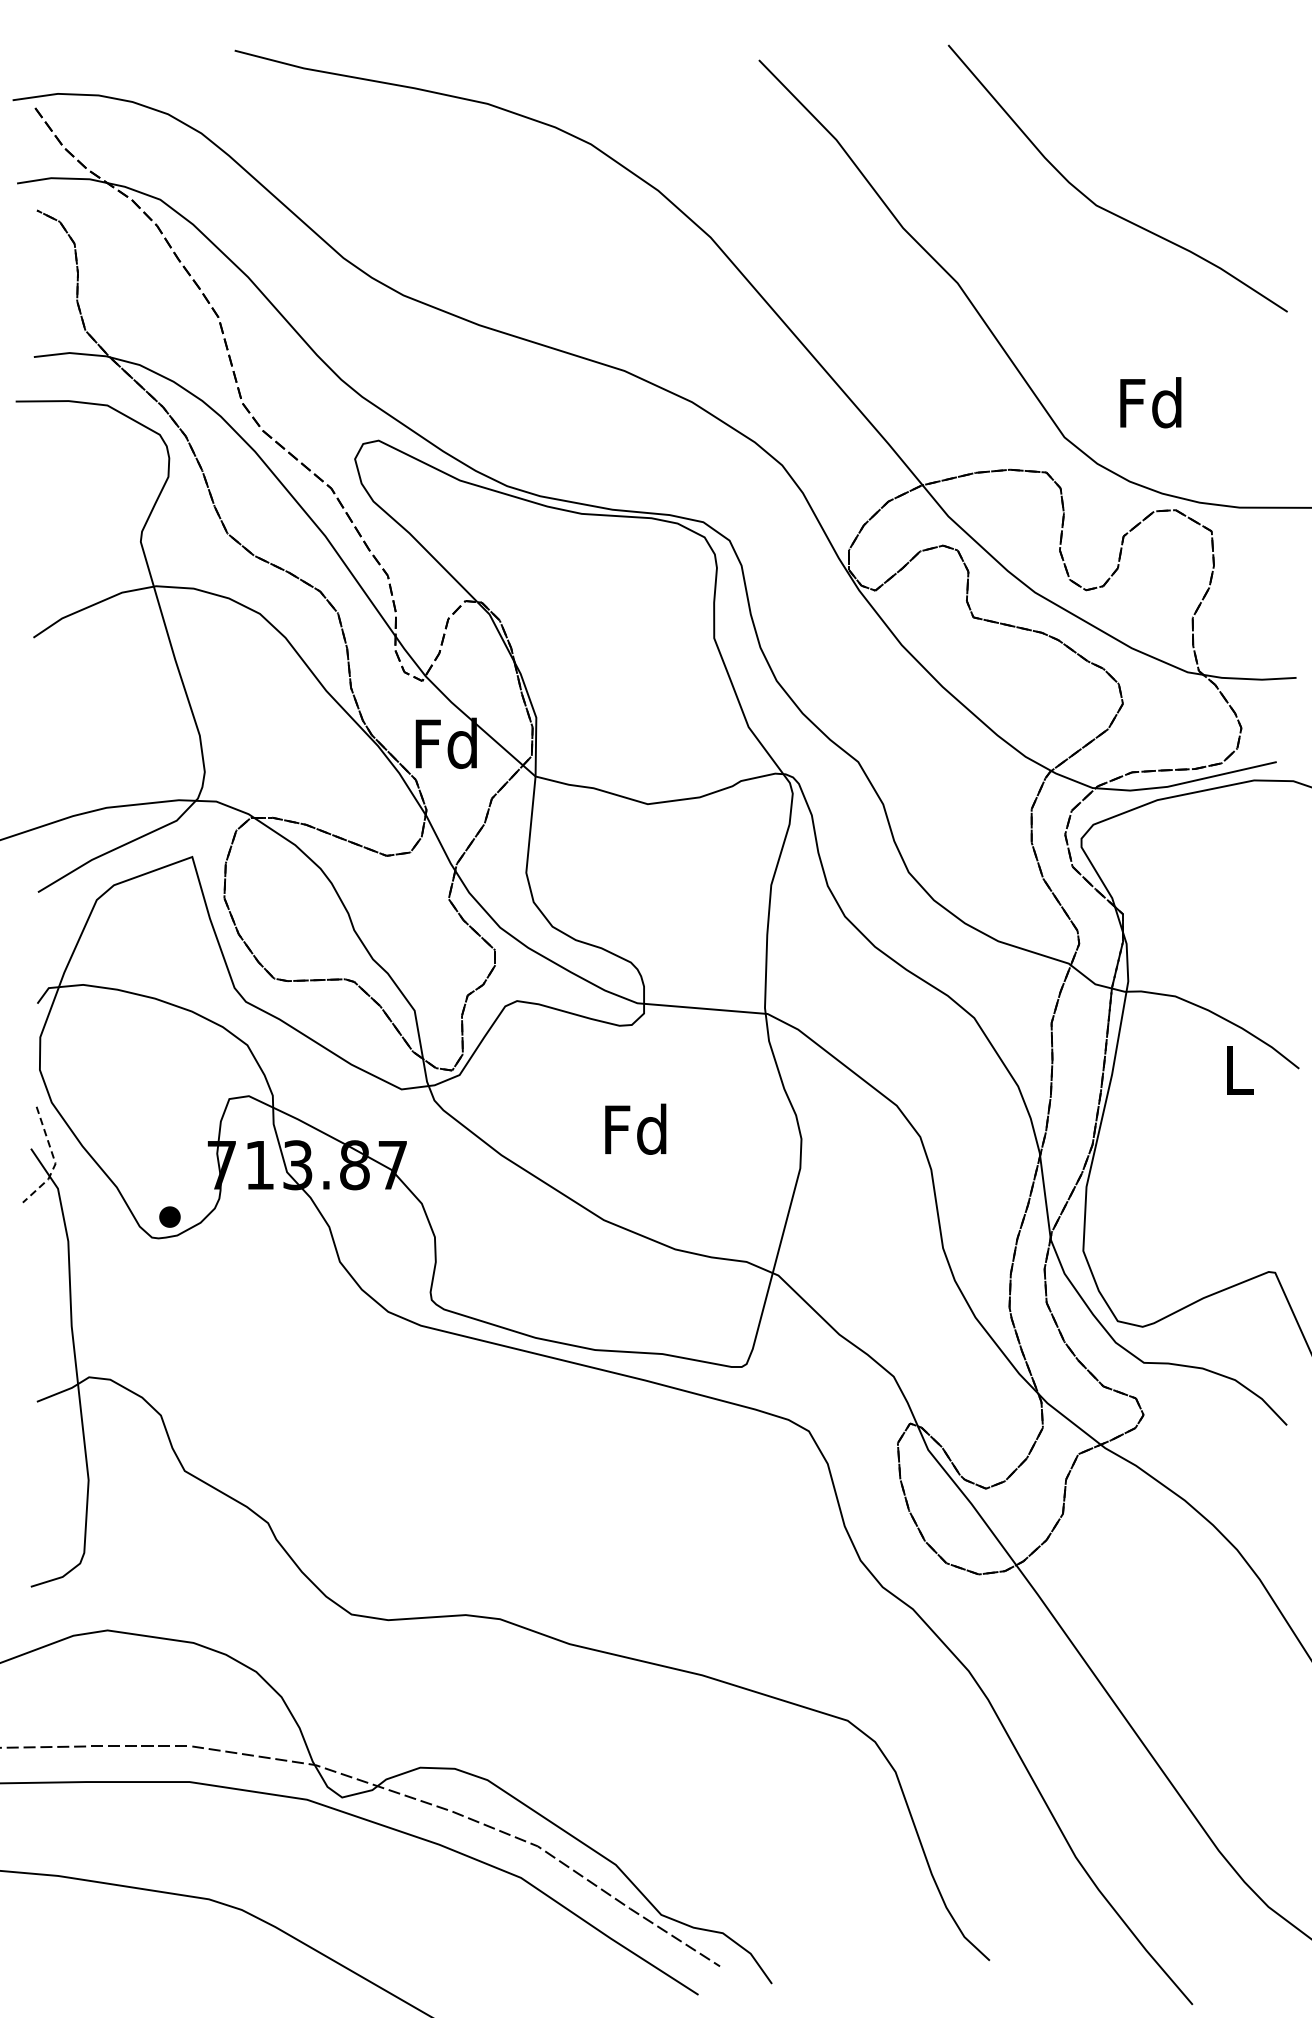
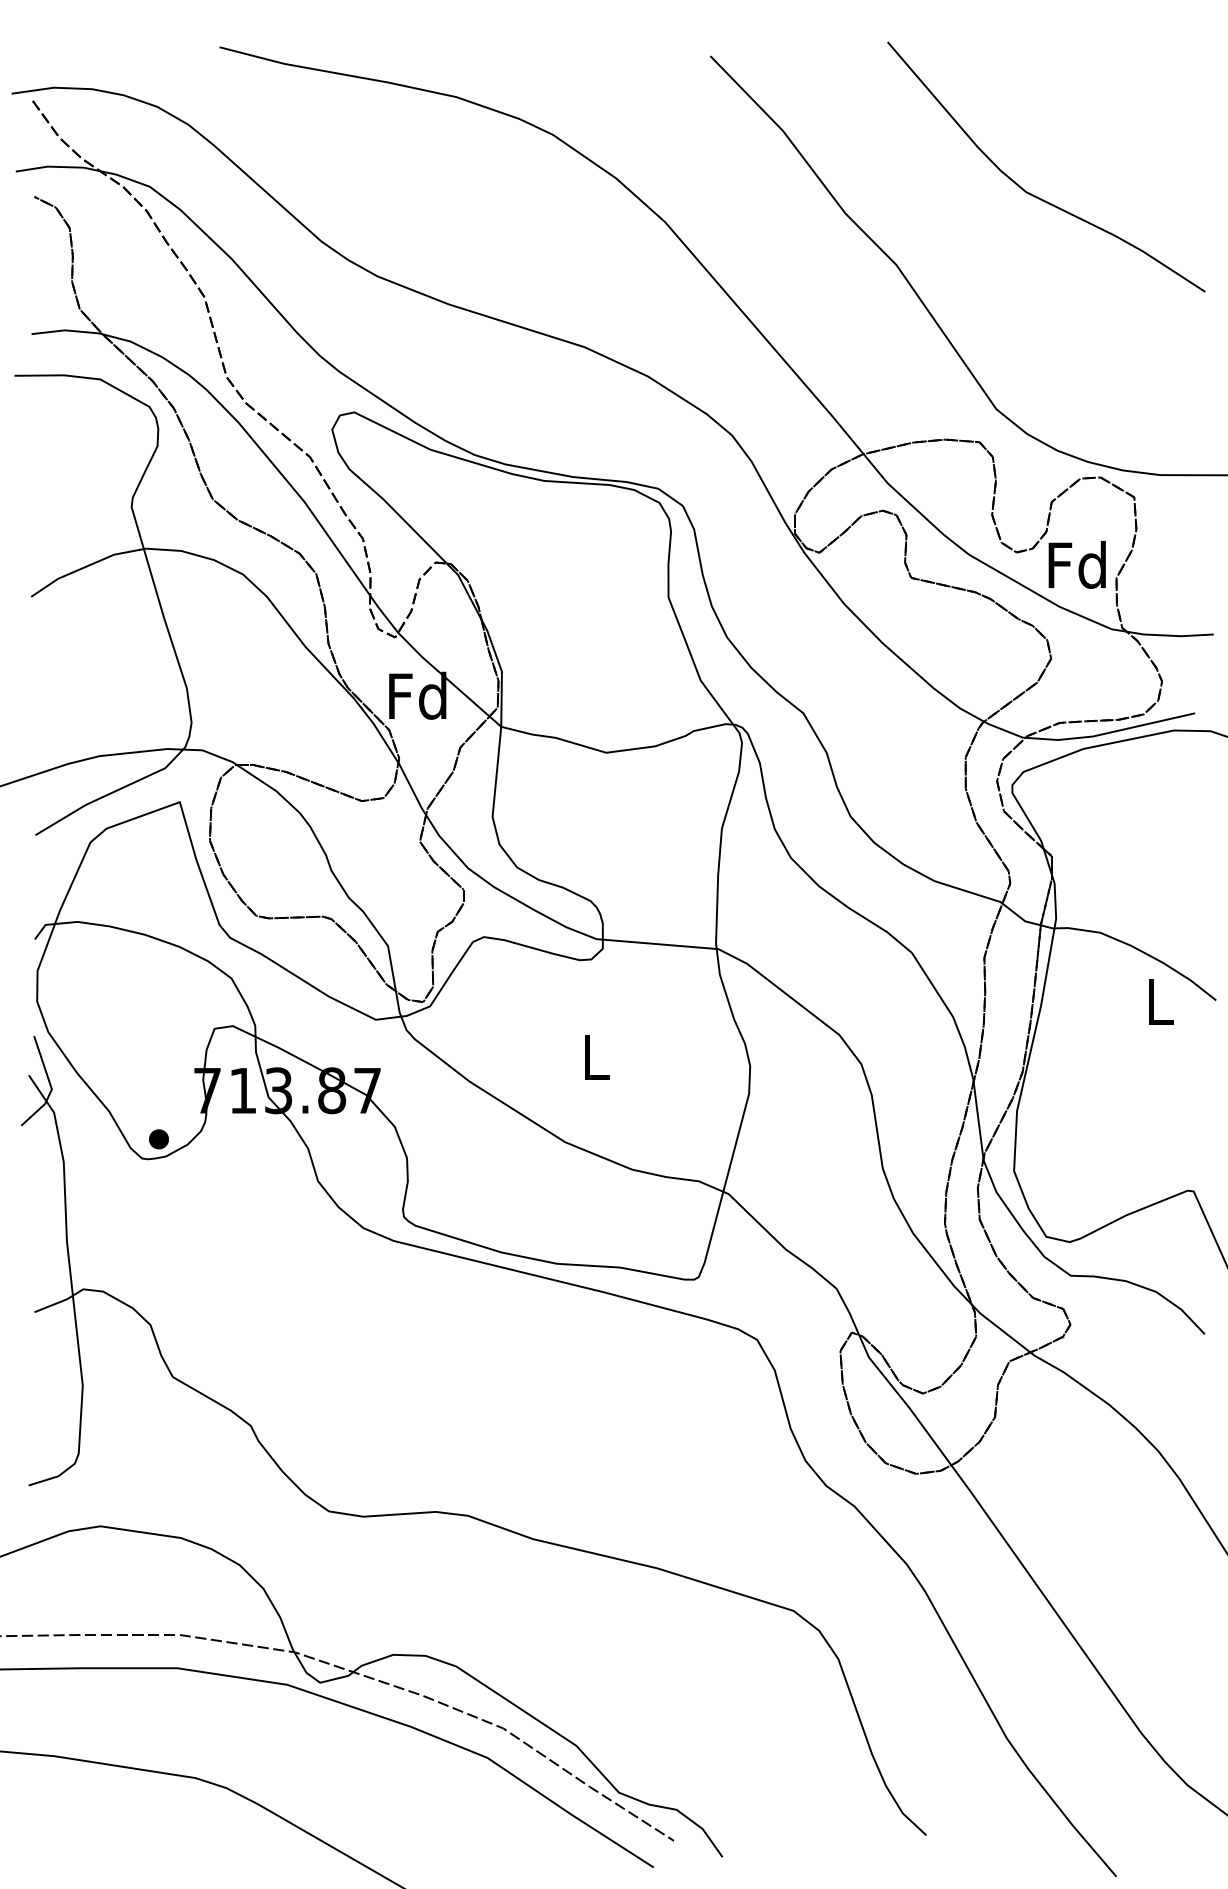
text: (1149, 402) -> (1076, 564), moved
text: (635, 1129) -> (594, 1057), Fd -> L
line: (55, 1161) -> (51, 1087), dashed -> solid

